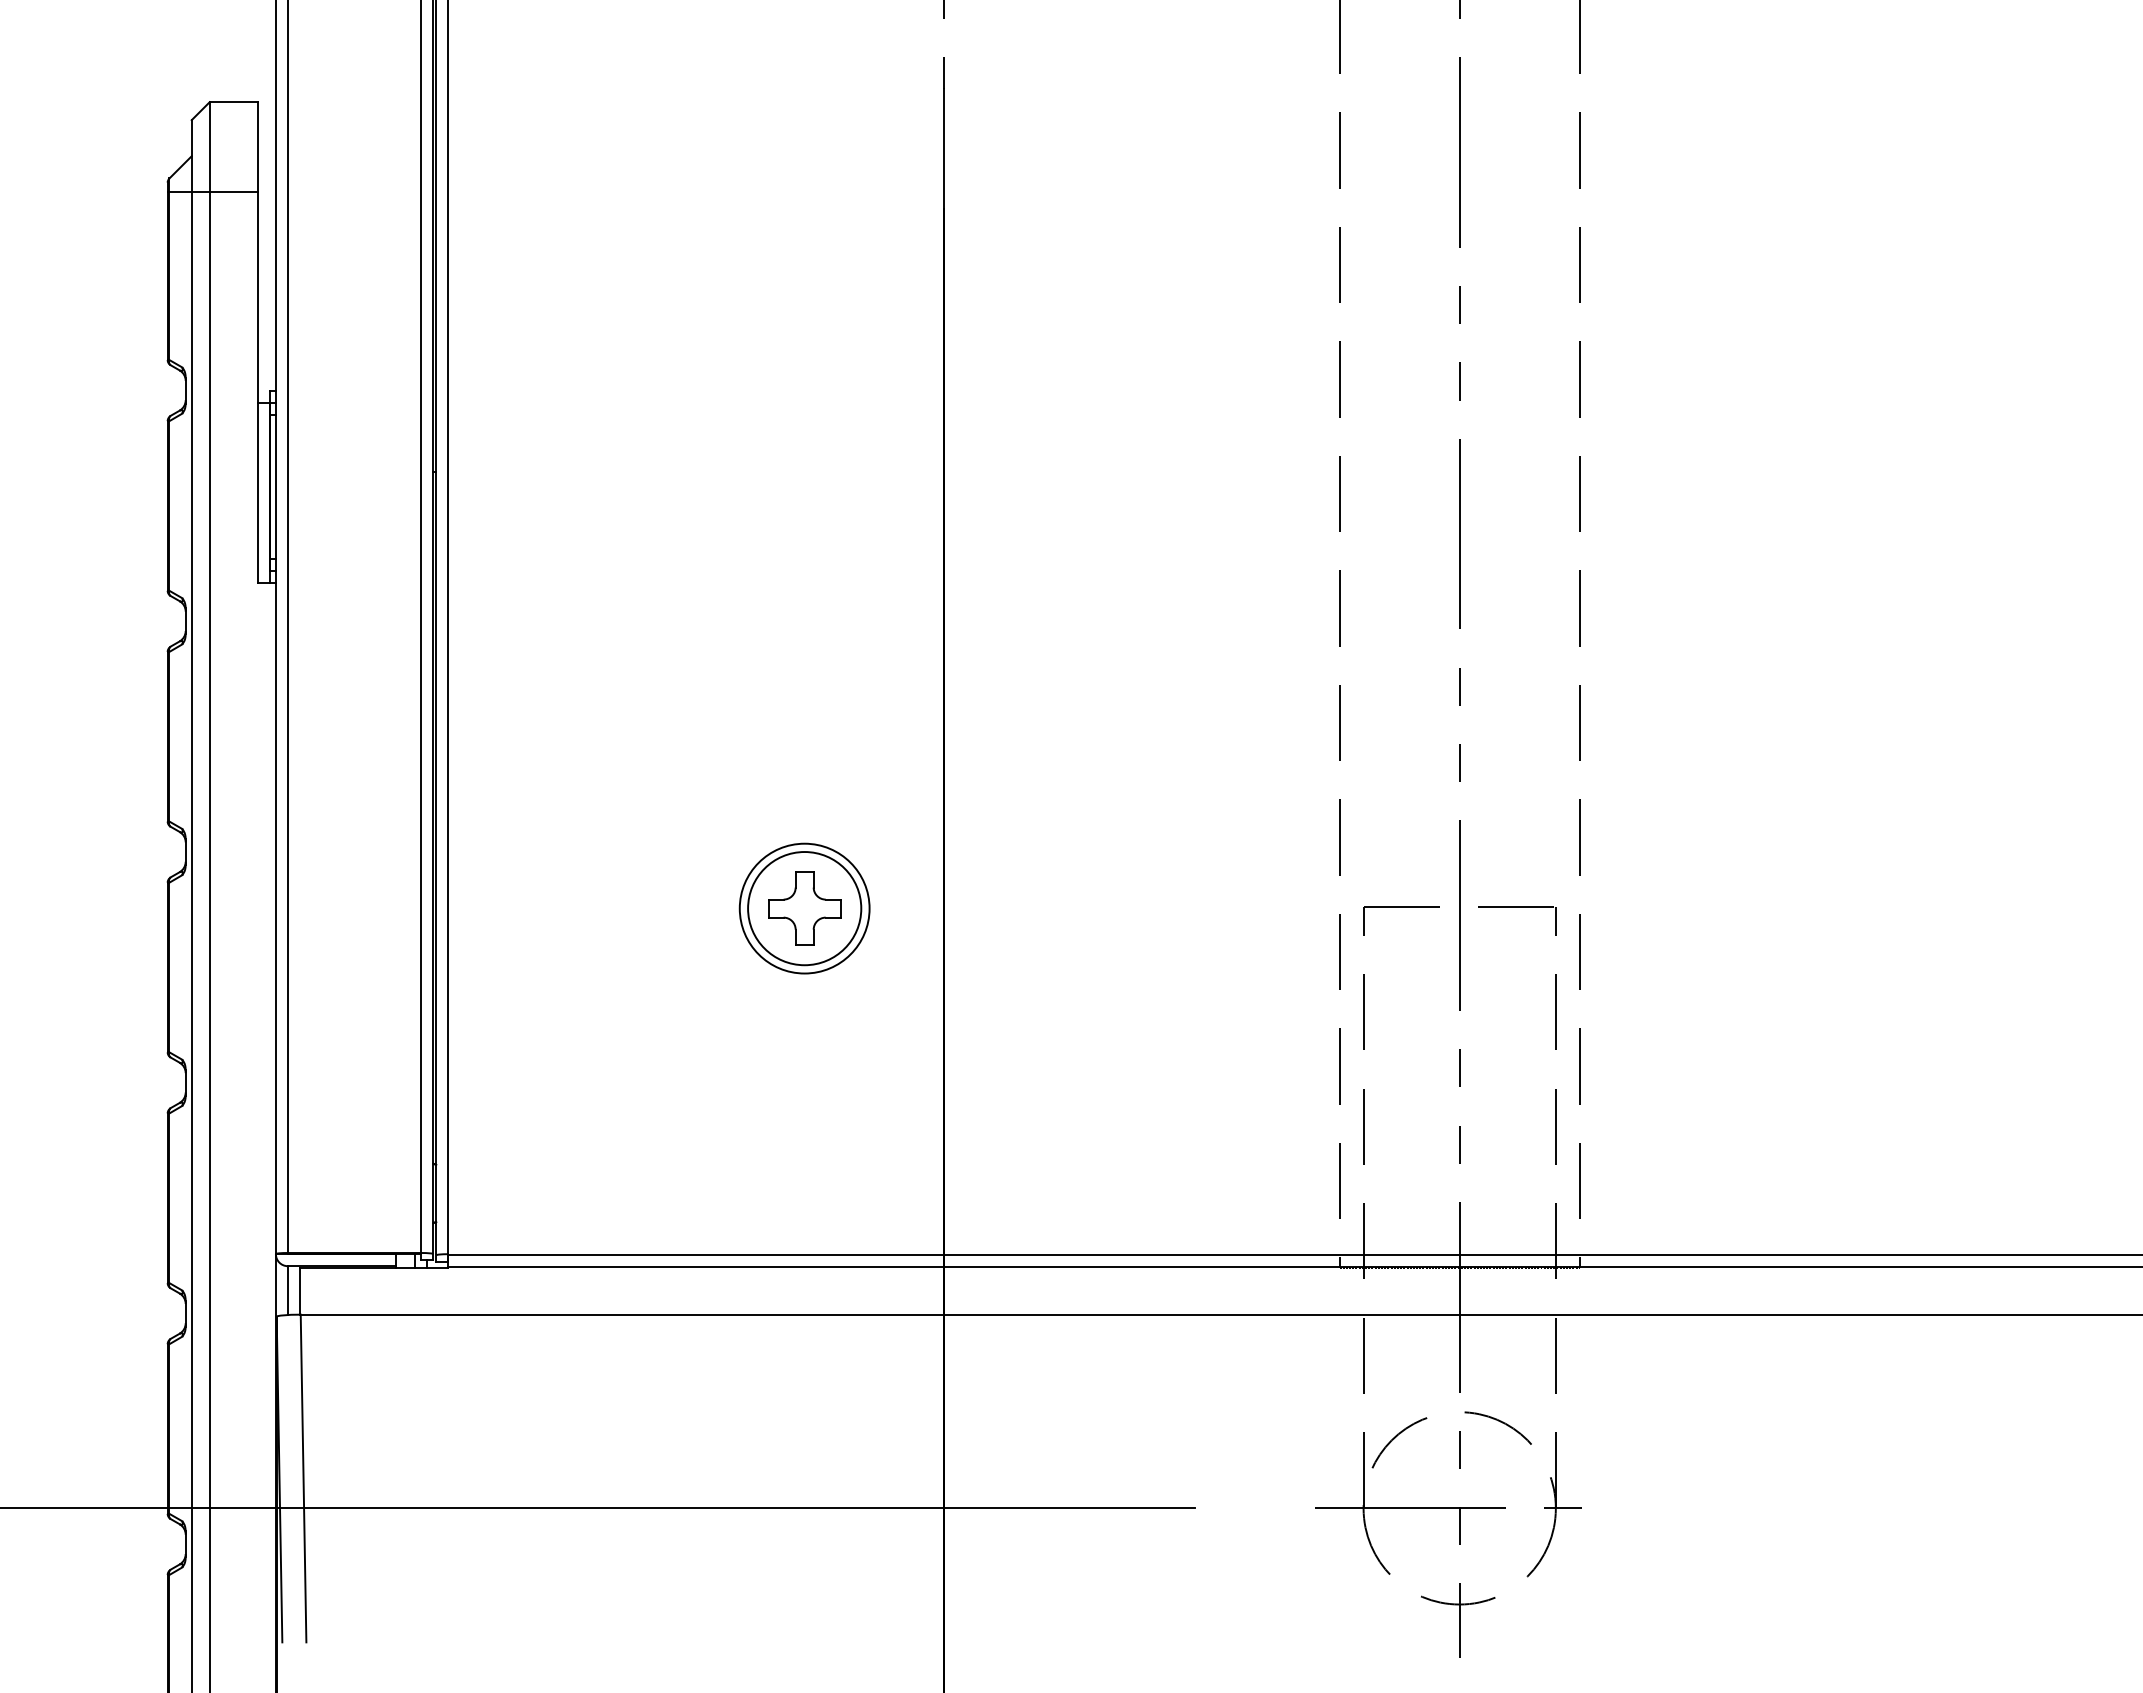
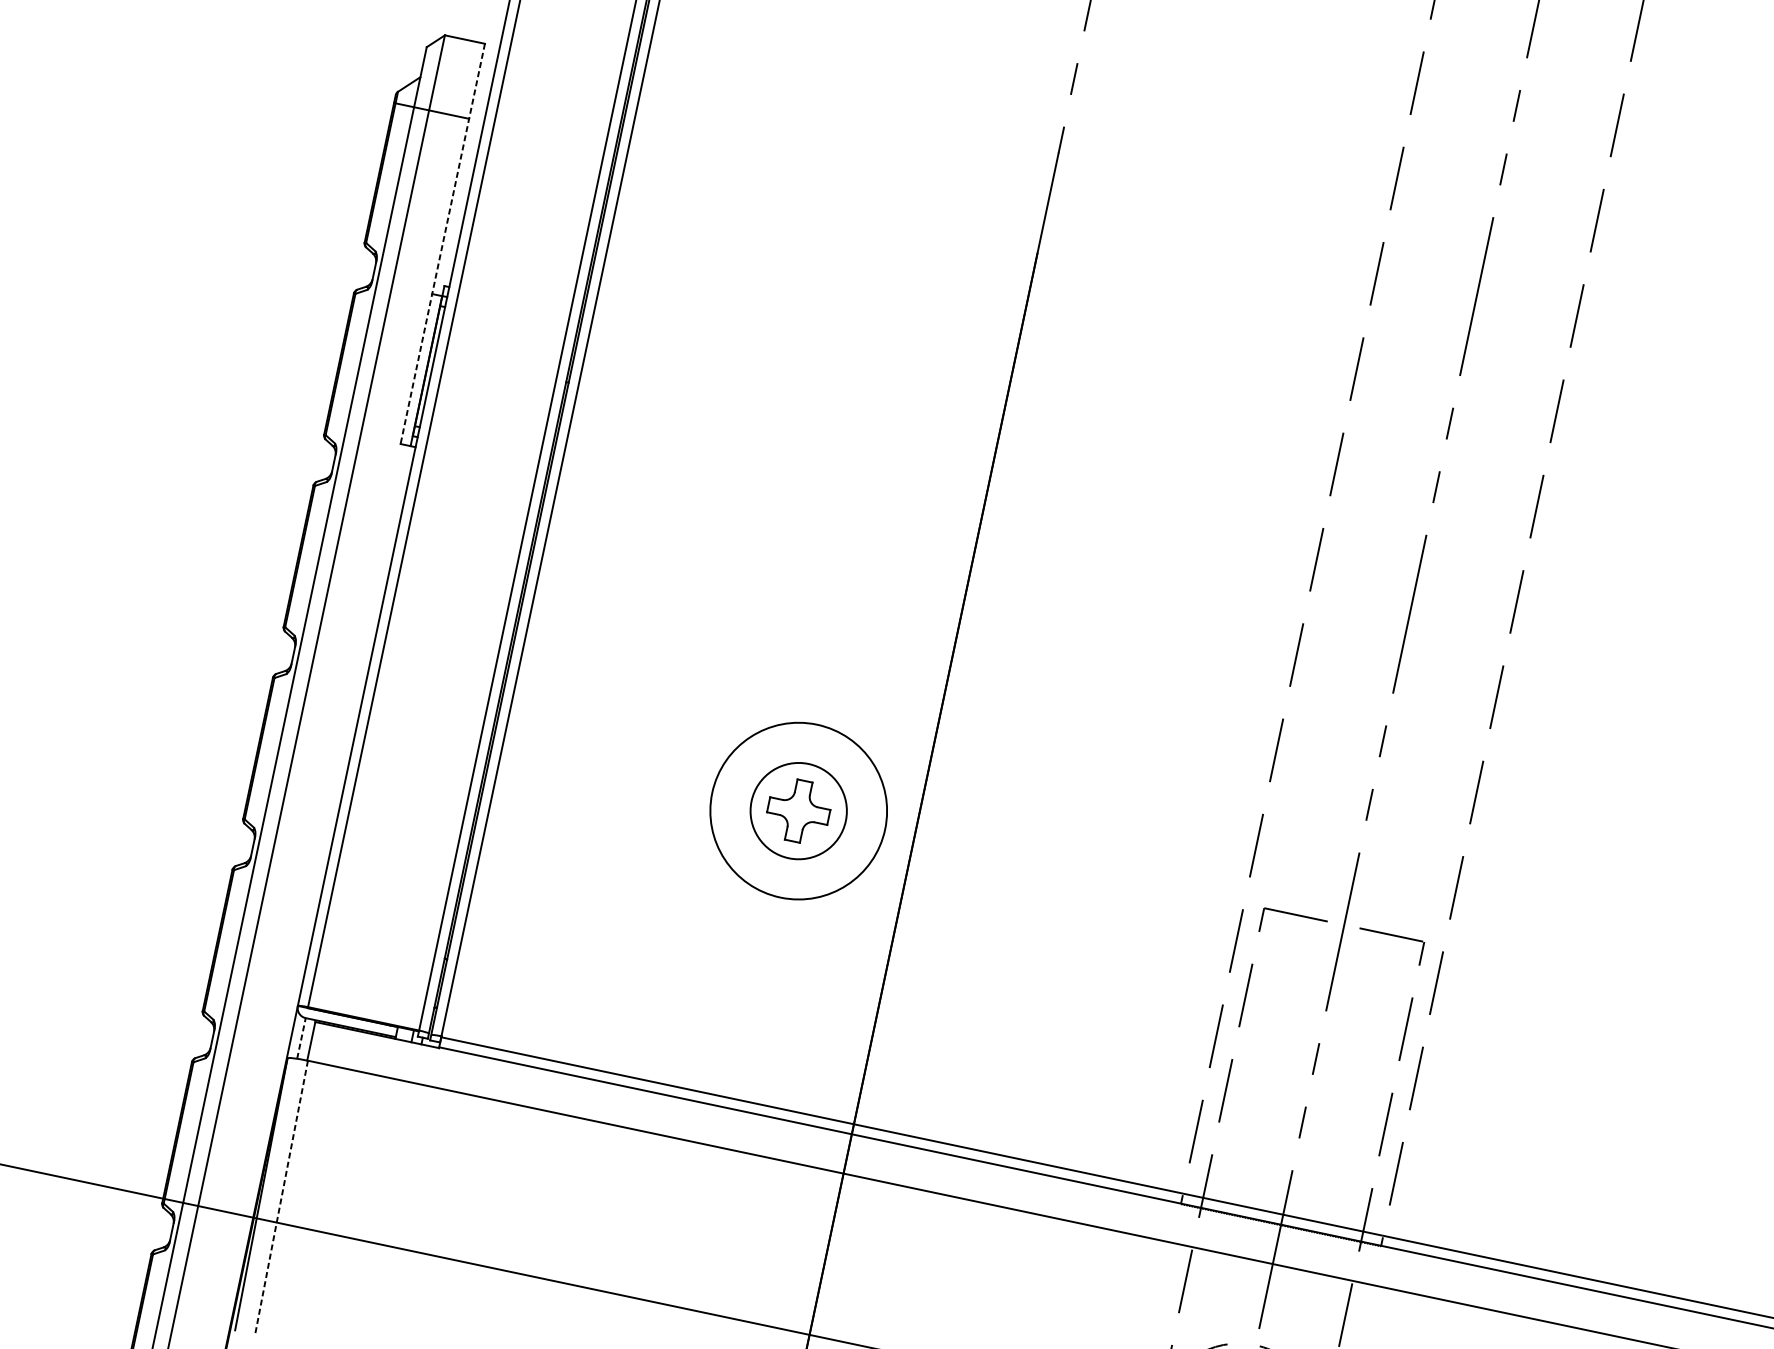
line: (257, 343) -> (442, 244), solid -> dashed
circle: (804, 908) -> (798, 810), size x1.6
line: (287, 1290) -> (301, 1038), solid -> dashed
line: (303, 1478) -> (281, 1197), solid -> dashed

